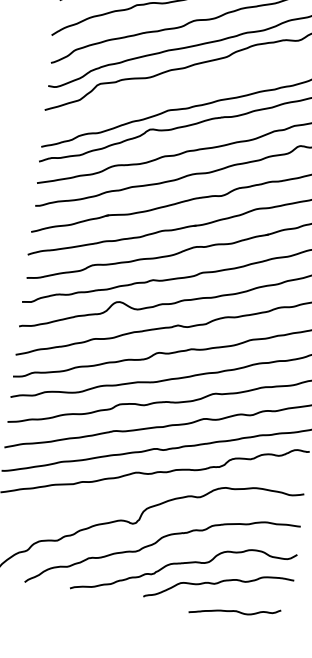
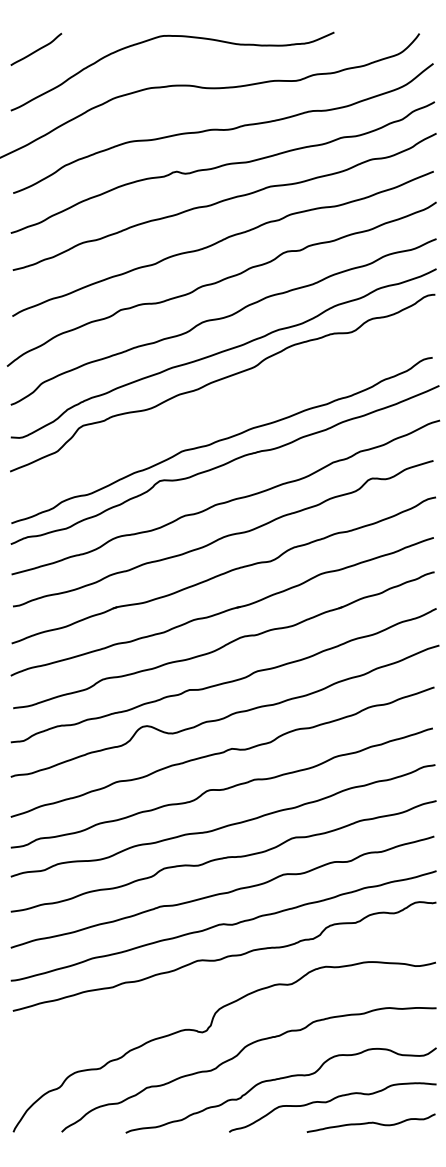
curve: (234, 610) -> (370, 1122), moved

